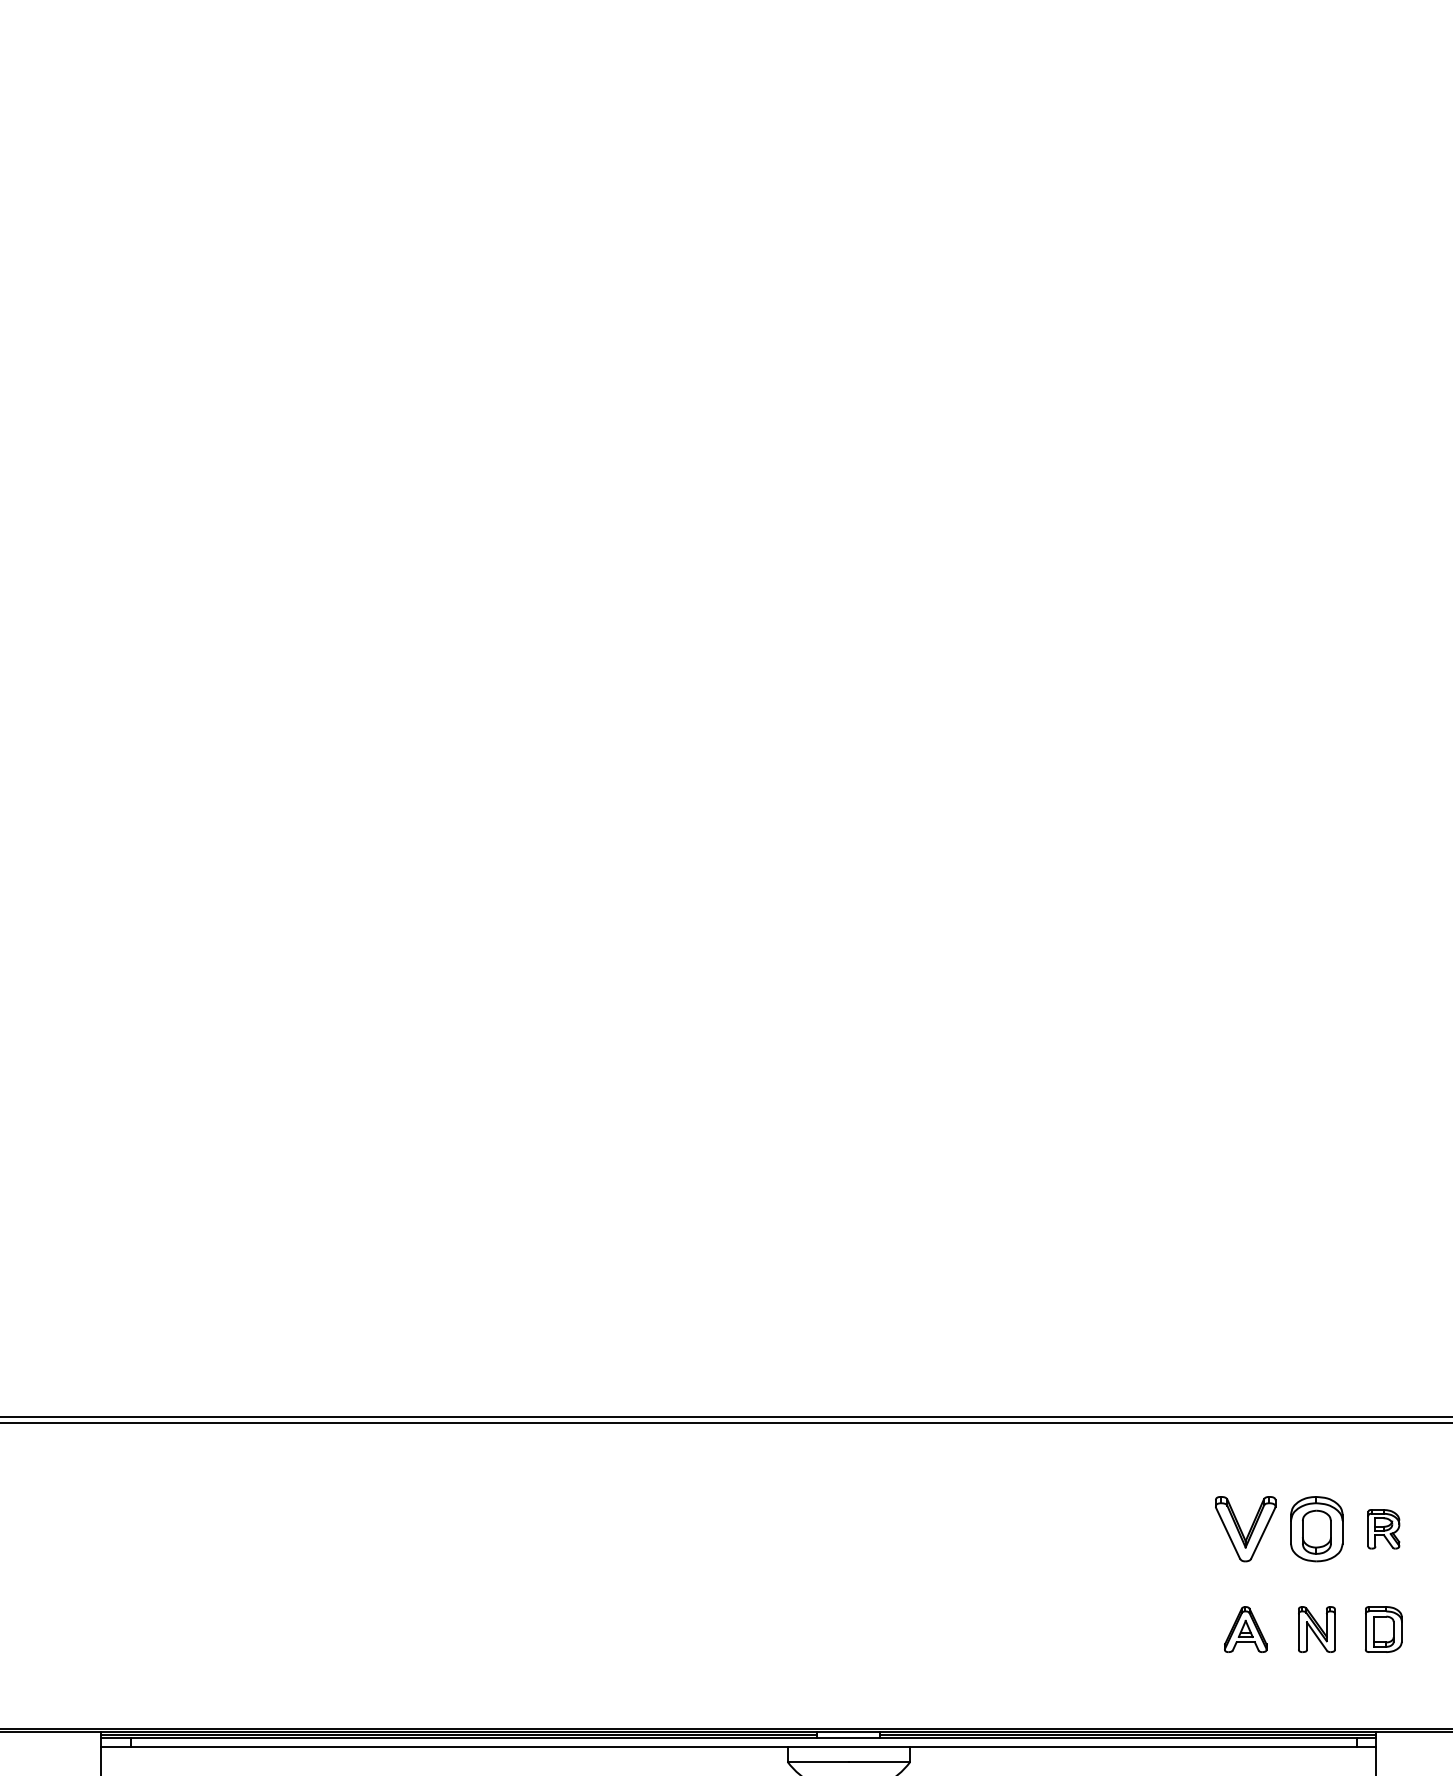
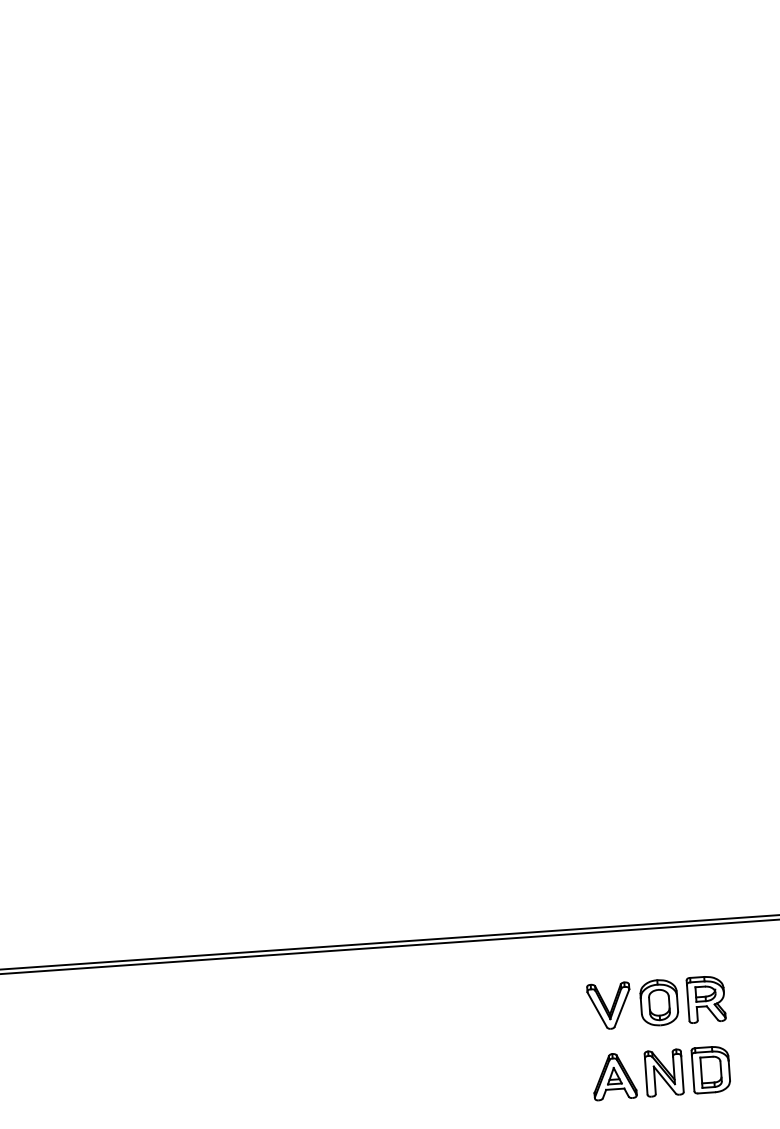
part: (1383, 1529) -> (706, 999), size x1.67
part: (1245, 1629) -> (614, 1076), size x1.43
part: (1316, 1629) -> (663, 1073), size x1.43
part: (1383, 1629) -> (710, 1069), size x1.43

